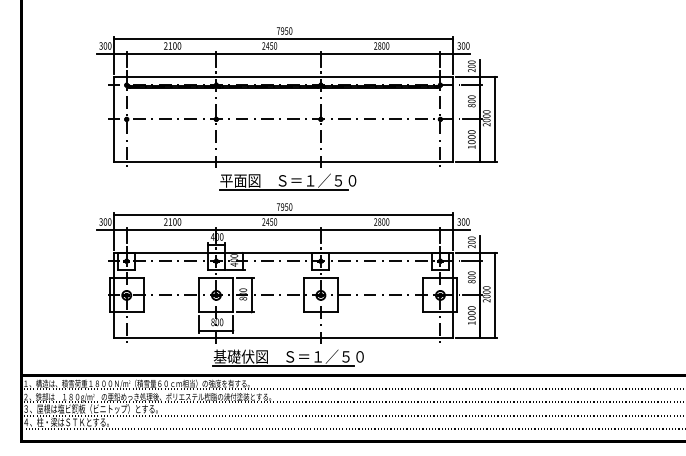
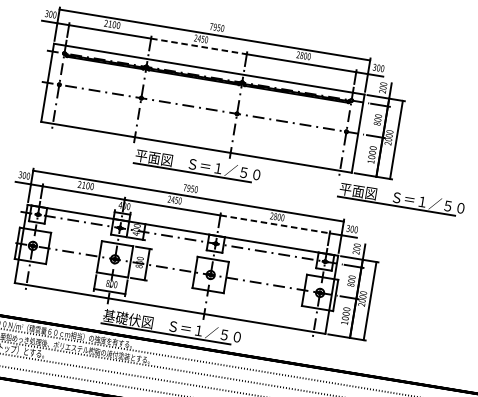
line: (269, 54) -> (199, 46), solid -> dashed
part: (510, 181) -> (401, 199), added
line: (380, 230) -> (274, 224), solid -> dashed

